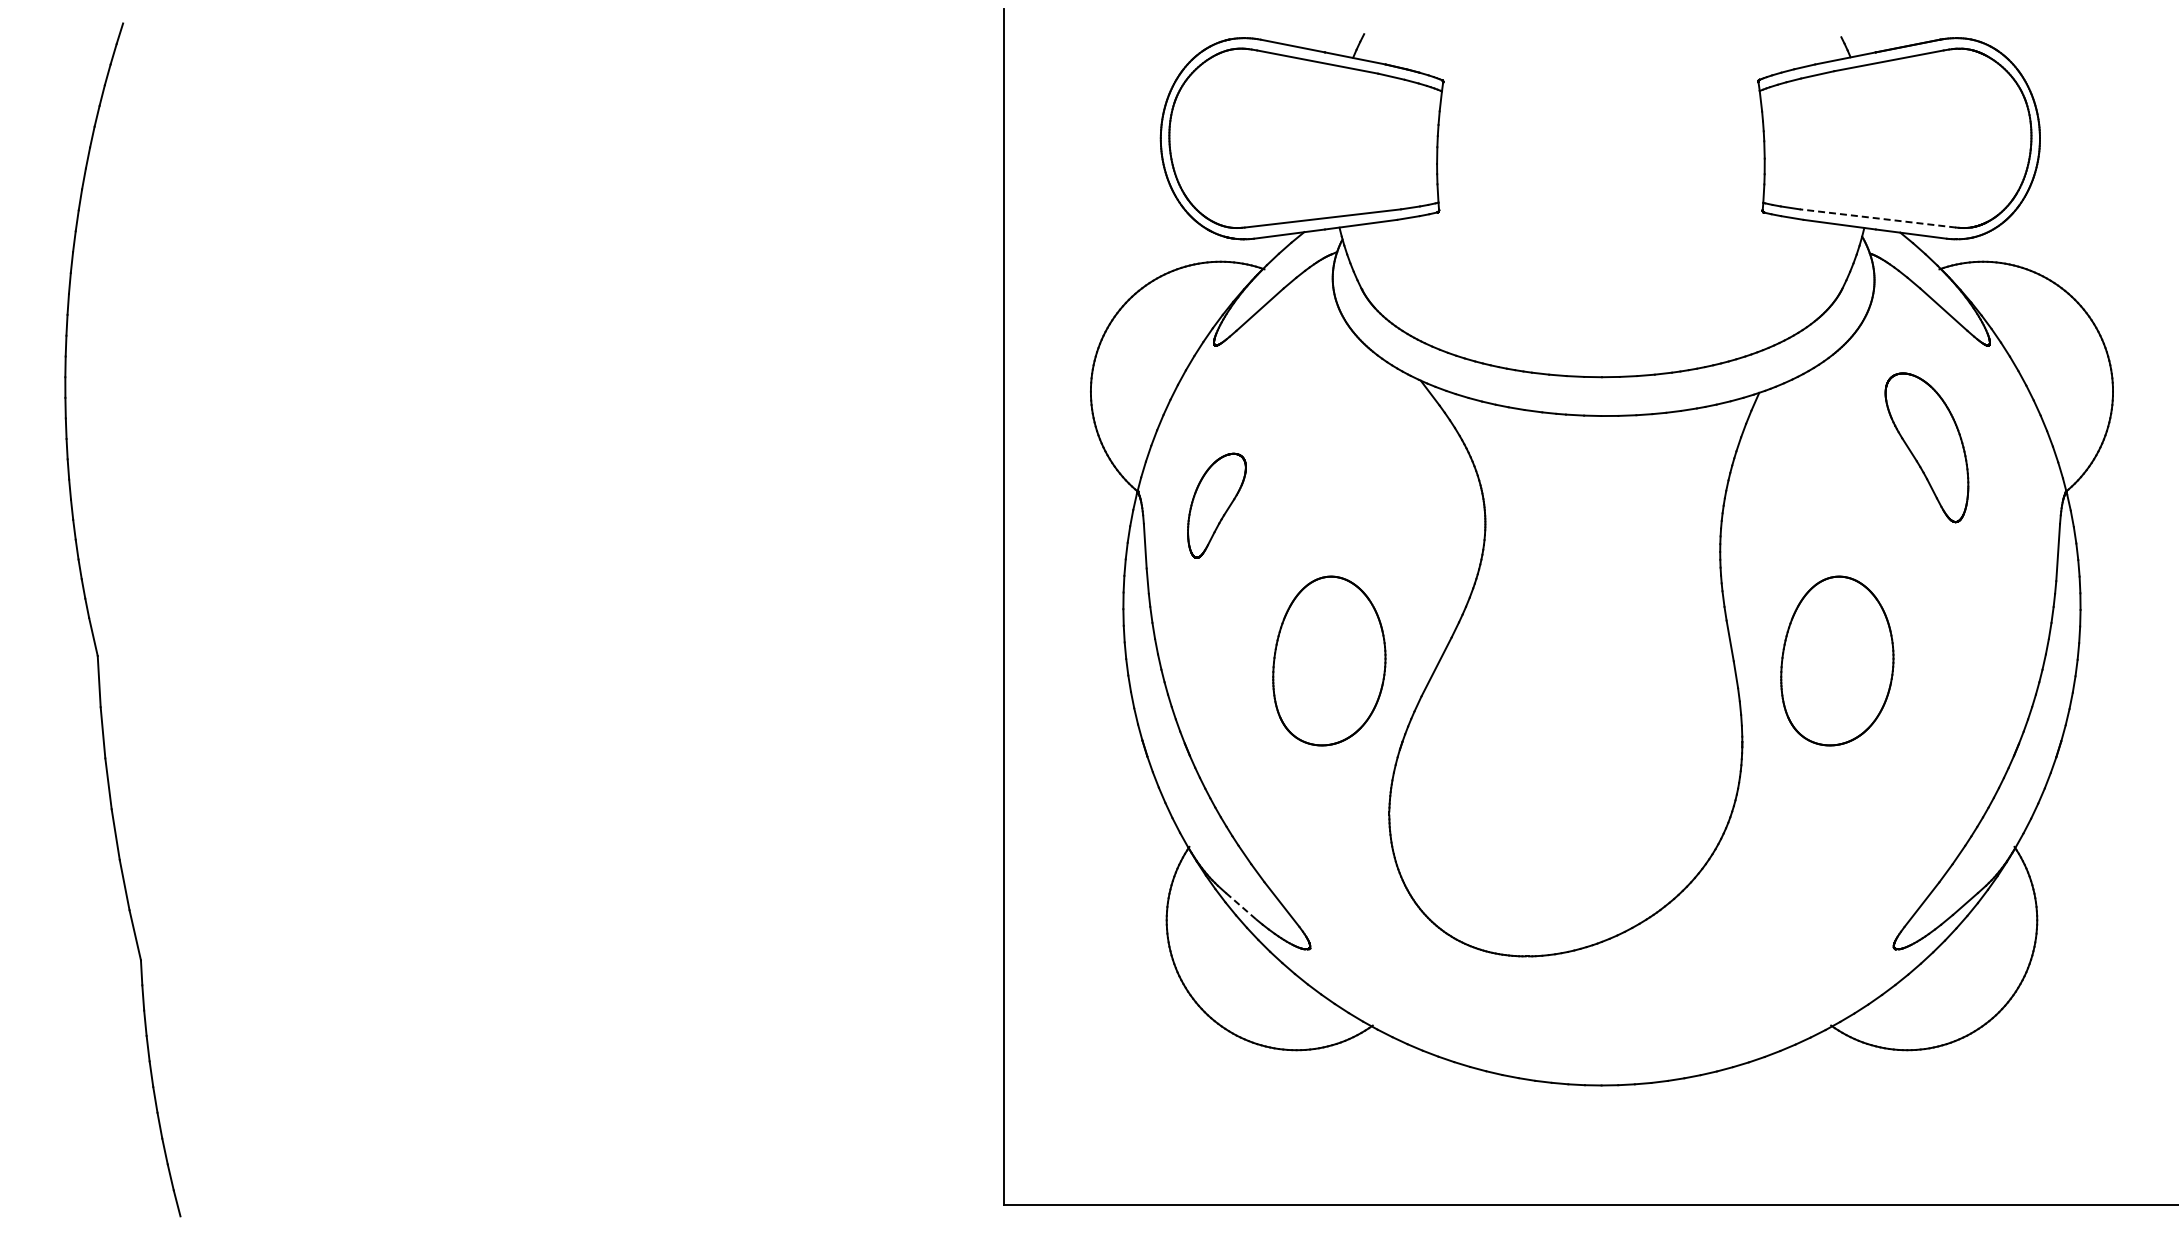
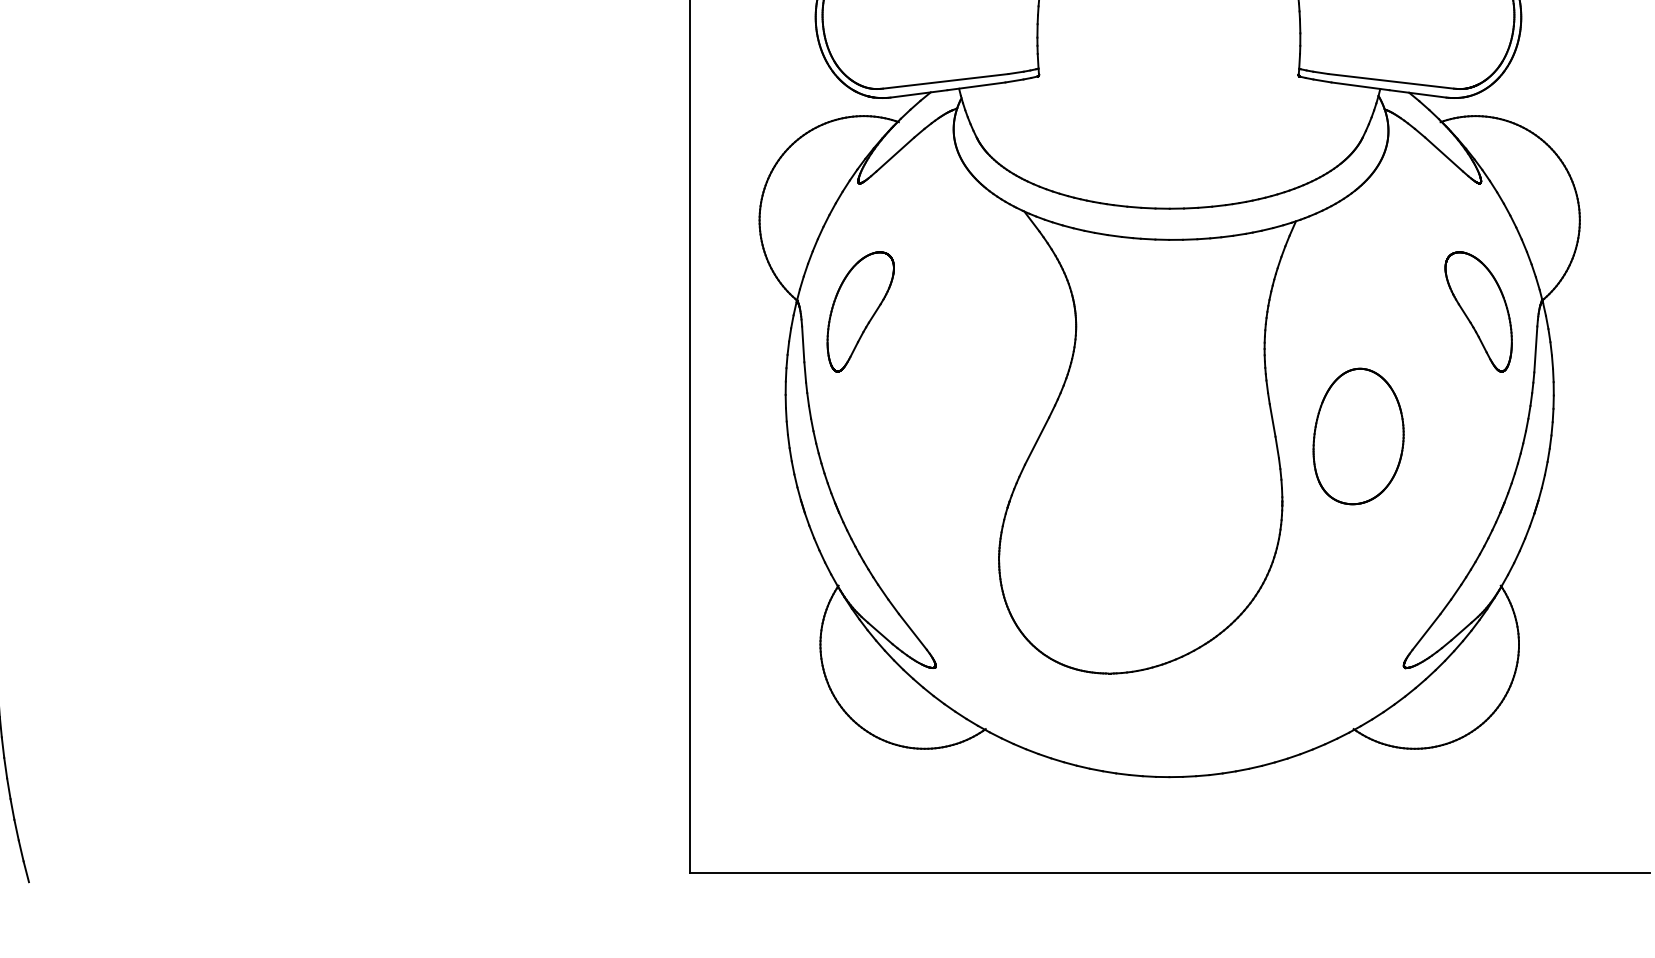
line: (1877, 218) -> (1390, 81), dashed -> solid
part: (1926, 447) -> (1478, 311), moved
part: (1216, 505) -> (860, 311), size x1.43
part: (1329, 660) -> (951, 436), removed
line: (1241, 906) -> (880, 633), dashed -> solid

